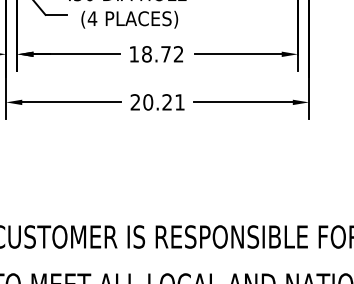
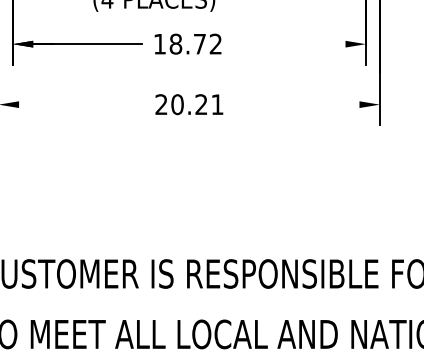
line: (238, 54) -> (291, 44), removed
line: (71, 102) -> (81, 104), removed
line: (242, 102) -> (296, 104), removed

